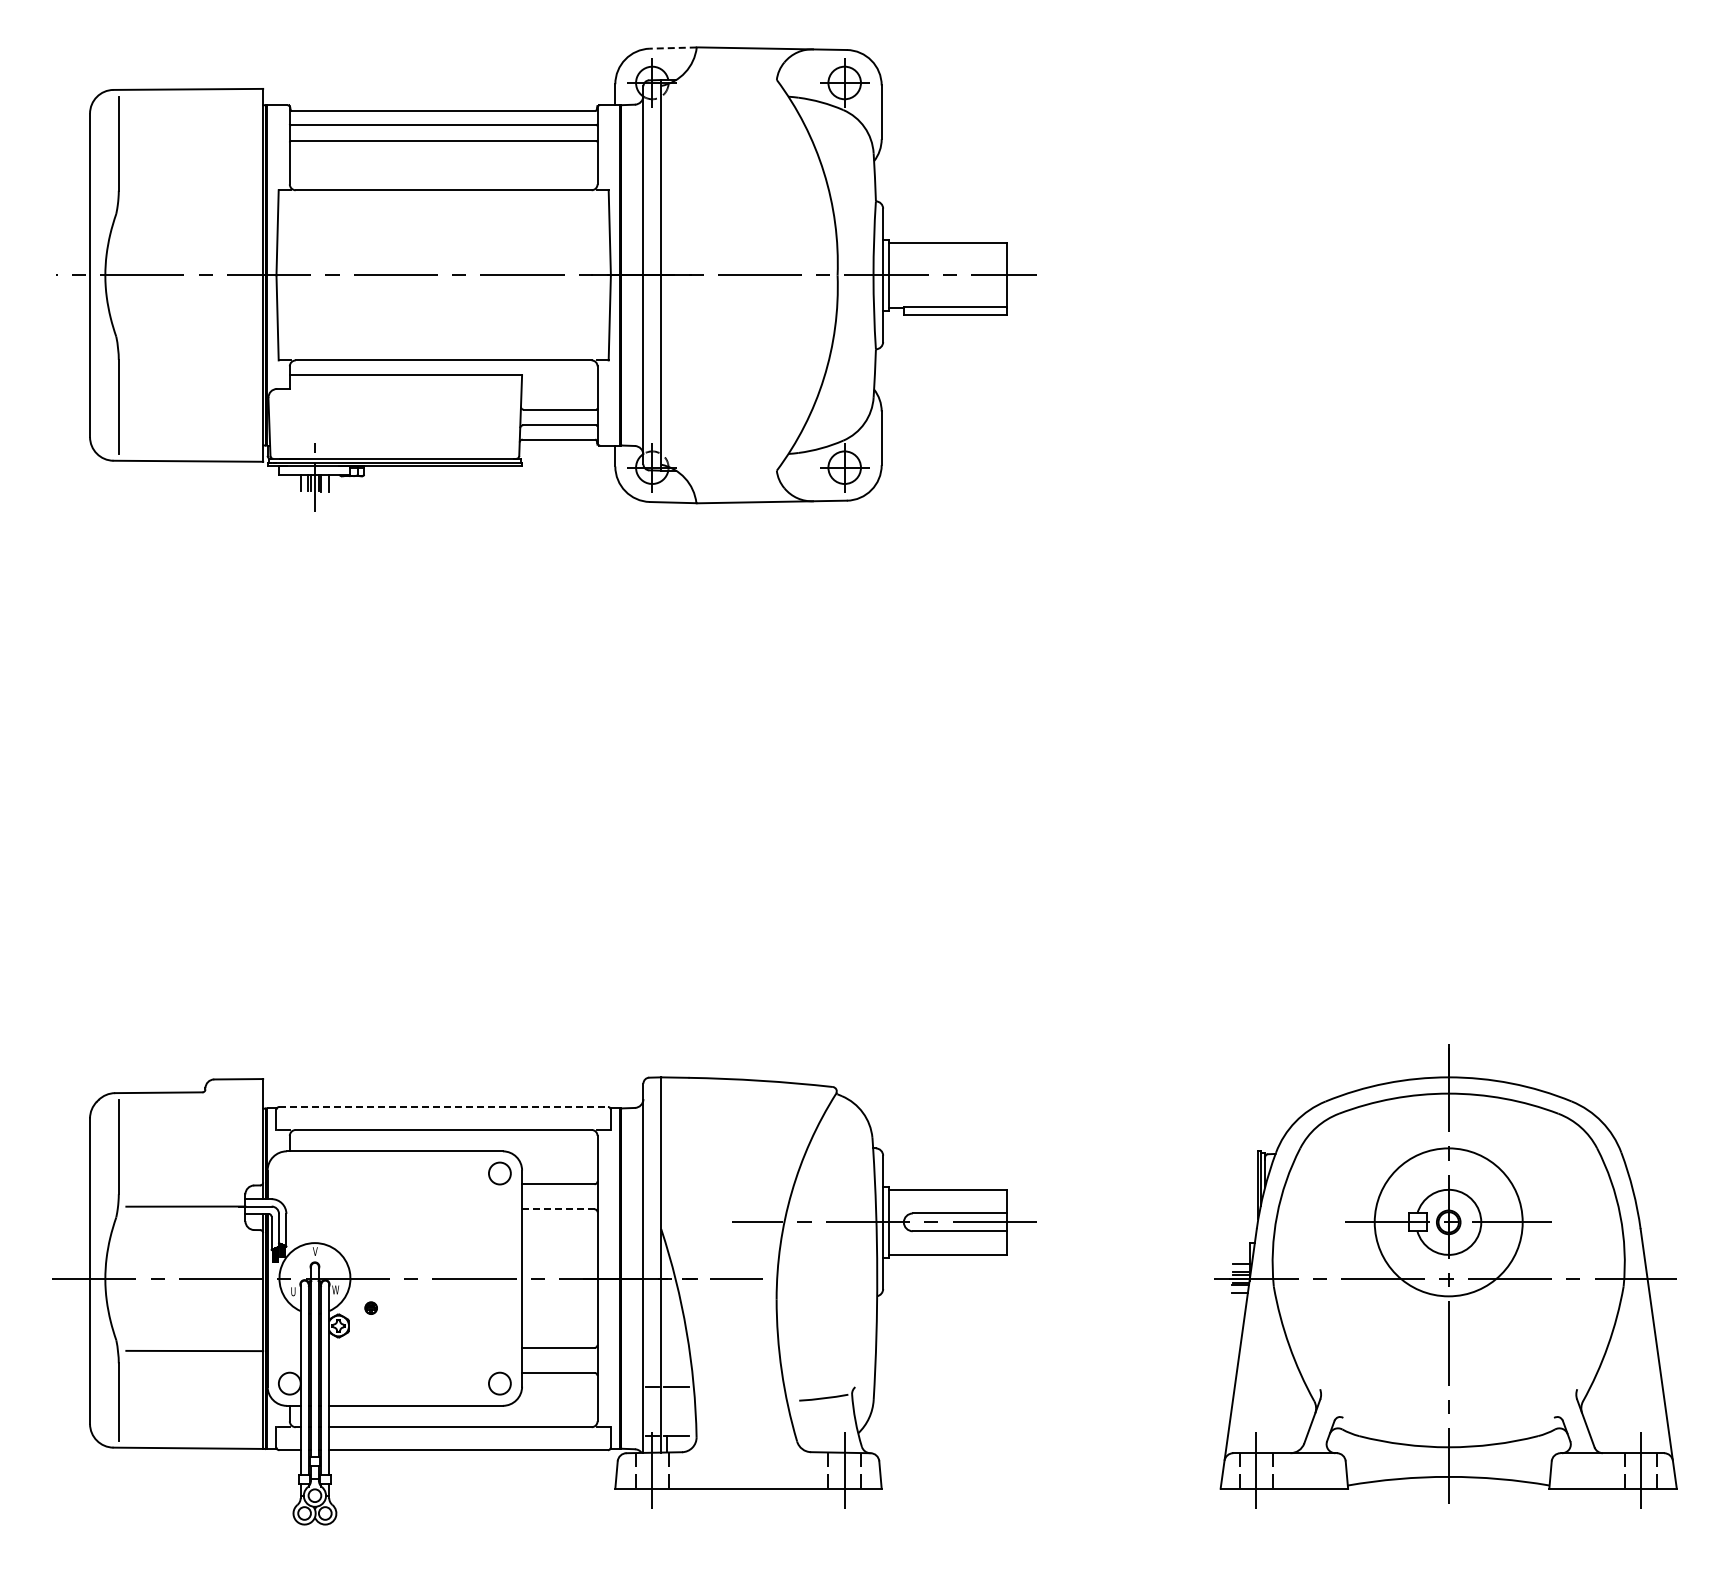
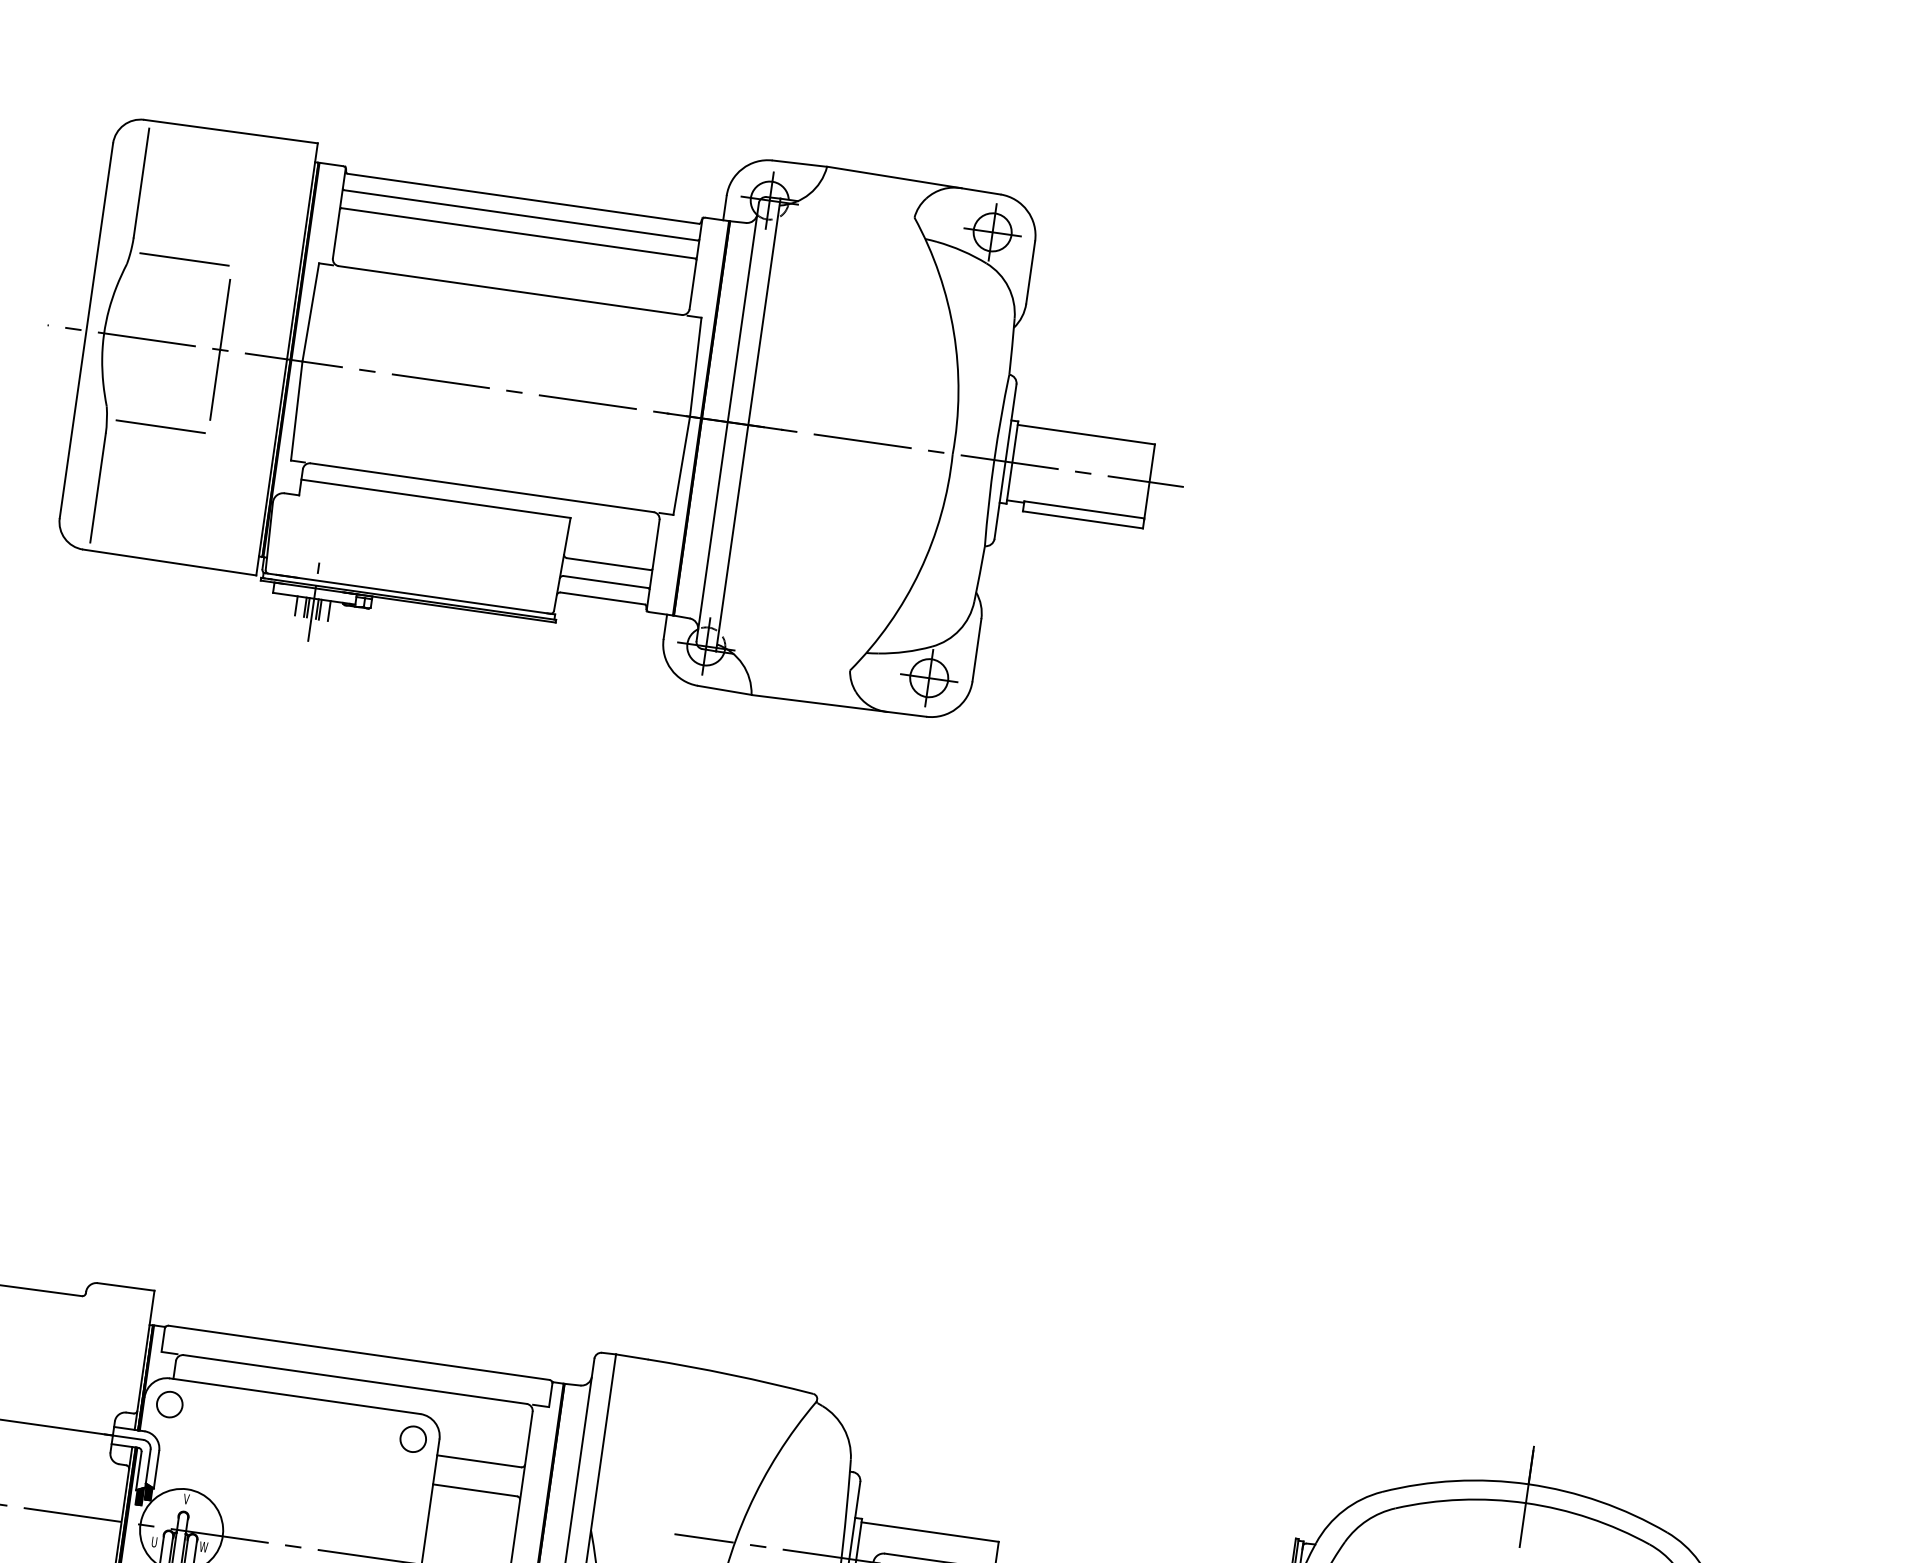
line: (672, 48) -> (798, 164), dashed -> solid
line: (164, 203) -> (184, 259), added
line: (205, 274) -> (220, 348), added
line: (164, 347) -> (160, 426), added
line: (444, 1106) -> (360, 1352), dashed -> solid
circle: (289, 1173) -> (169, 1404), added
line: (558, 1209) -> (475, 1490), dashed -> solid

